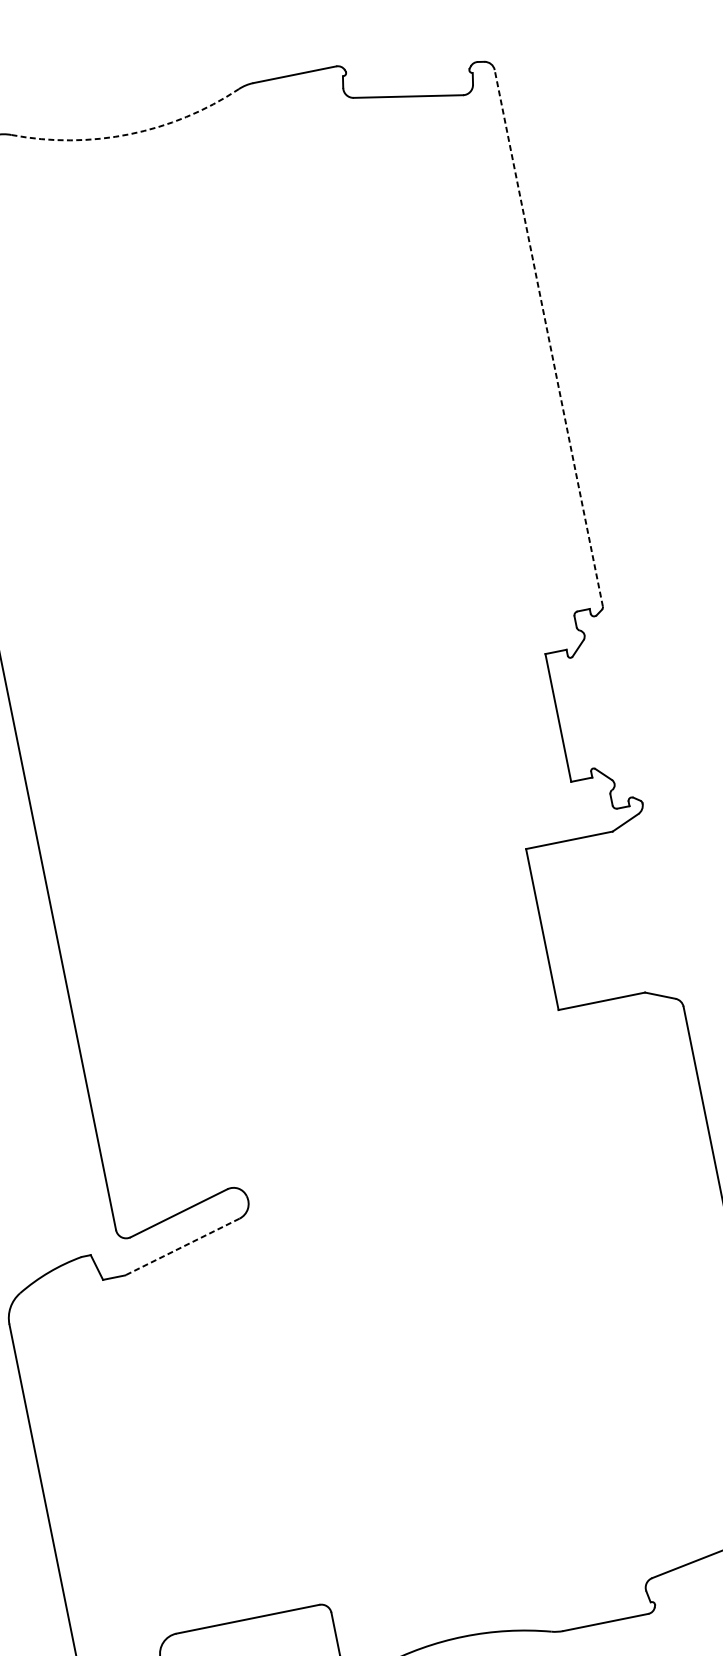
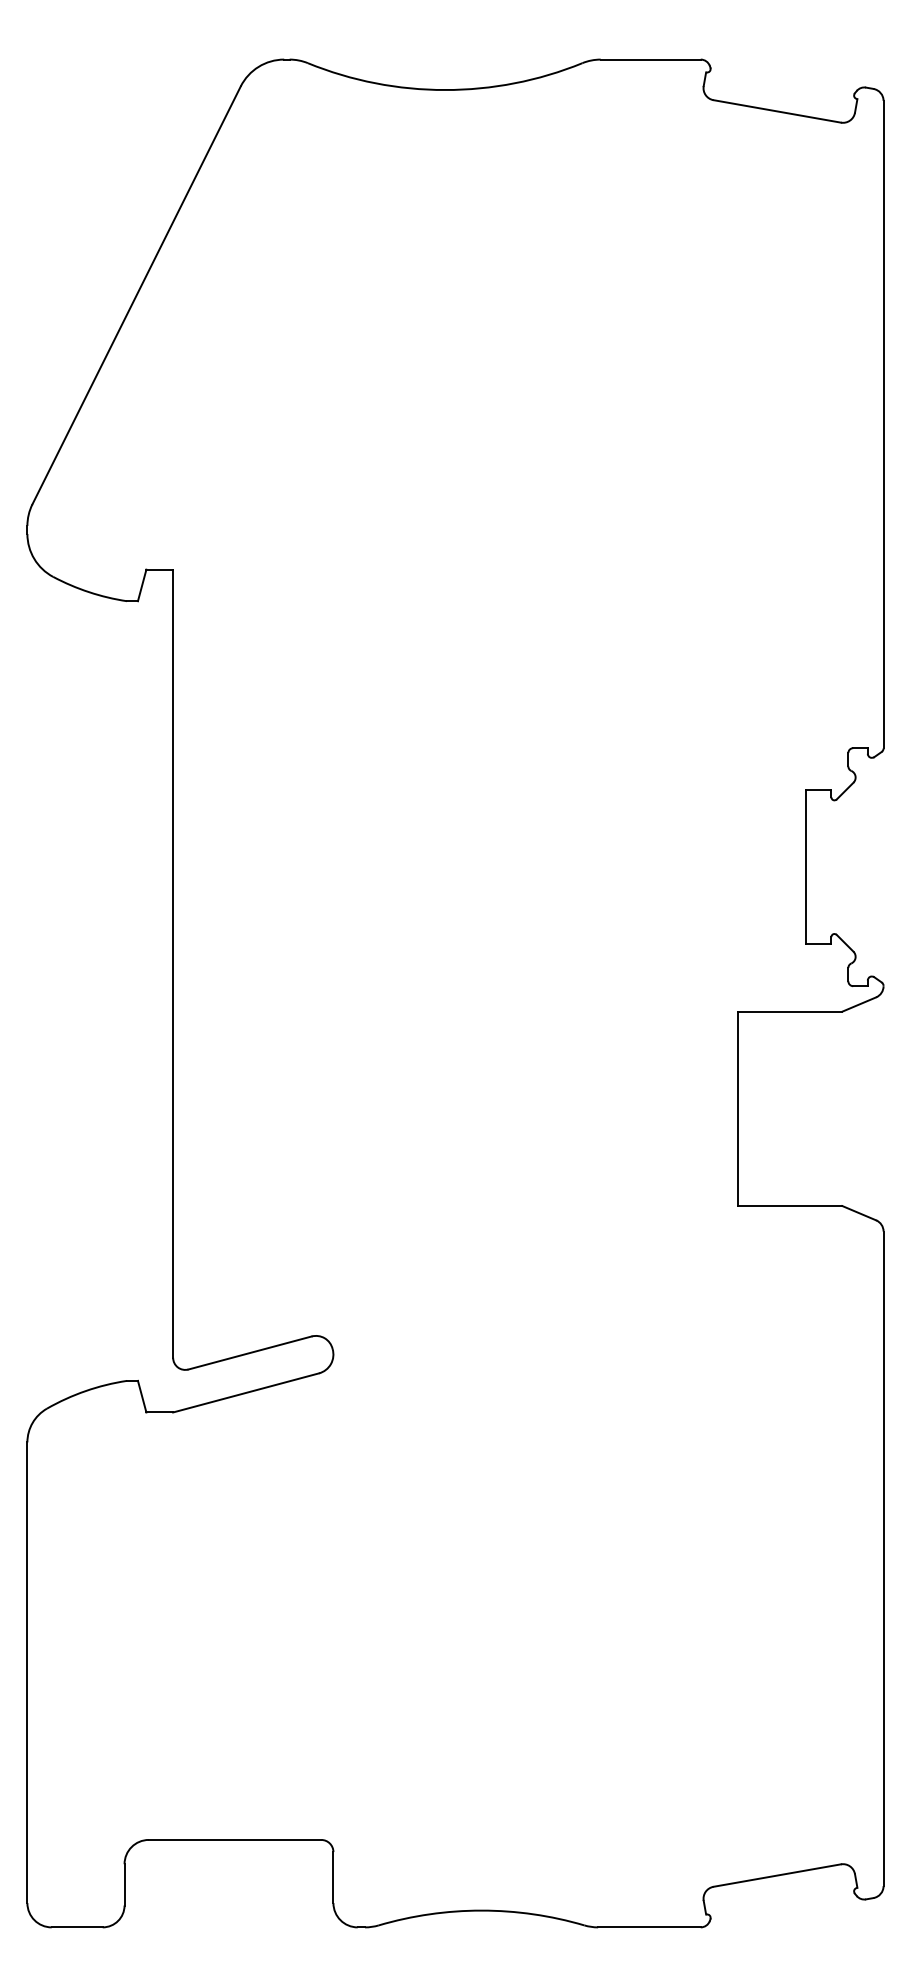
arc: (130, 134) -> (445, 90), dashed -> solid
line: (548, 338) -> (883, 424), dashed -> solid
line: (182, 1246) -> (246, 1392), dashed -> solid

